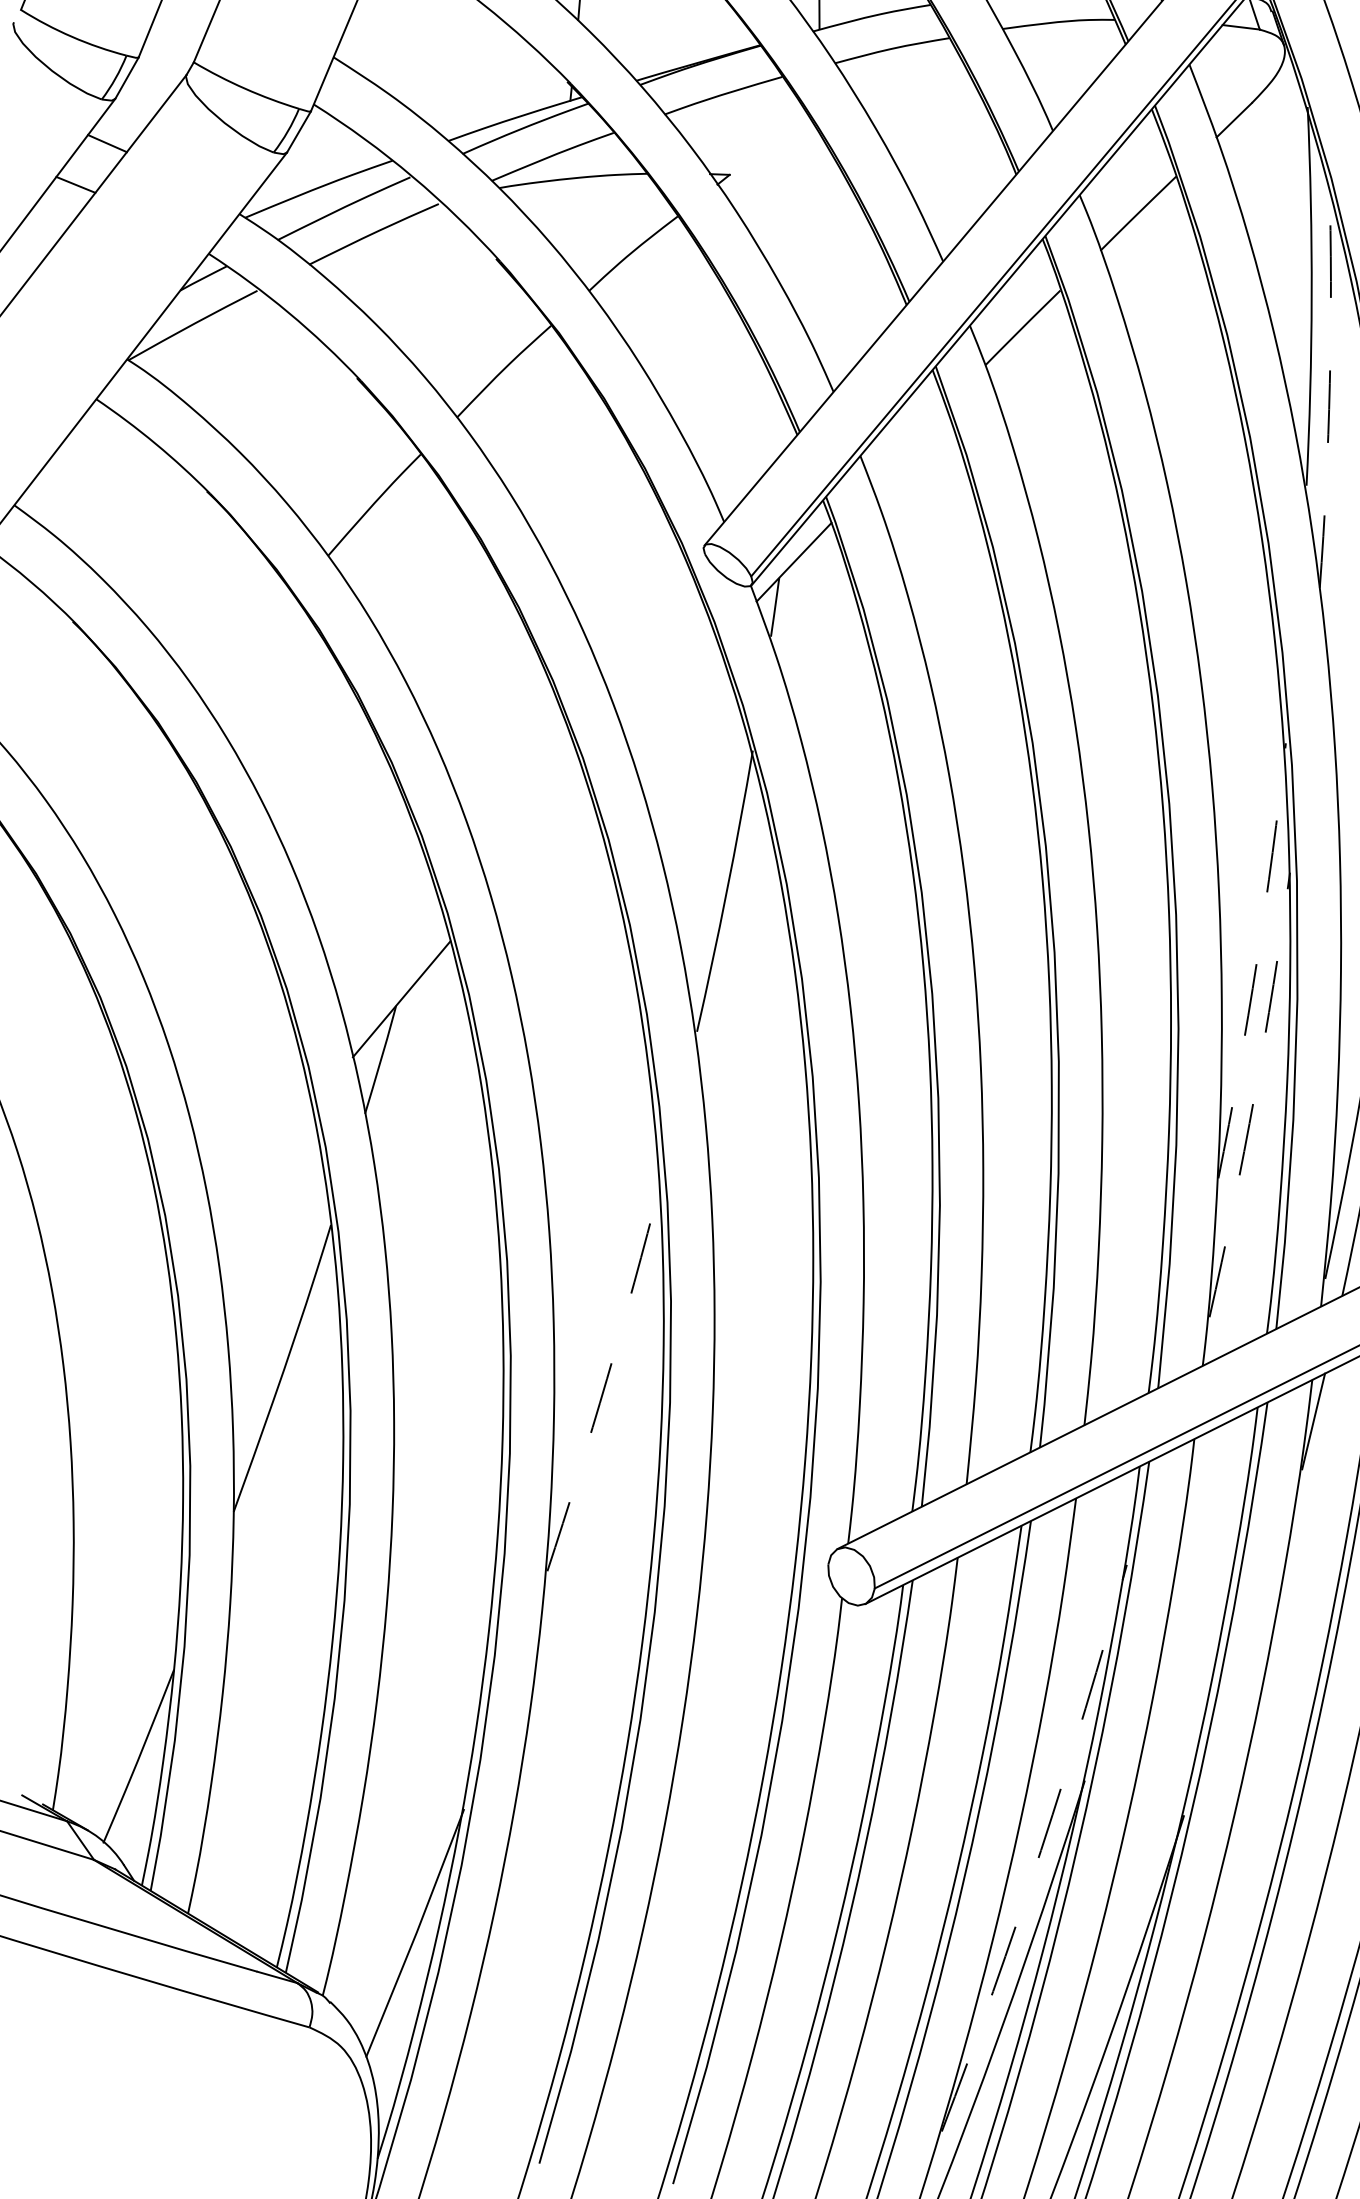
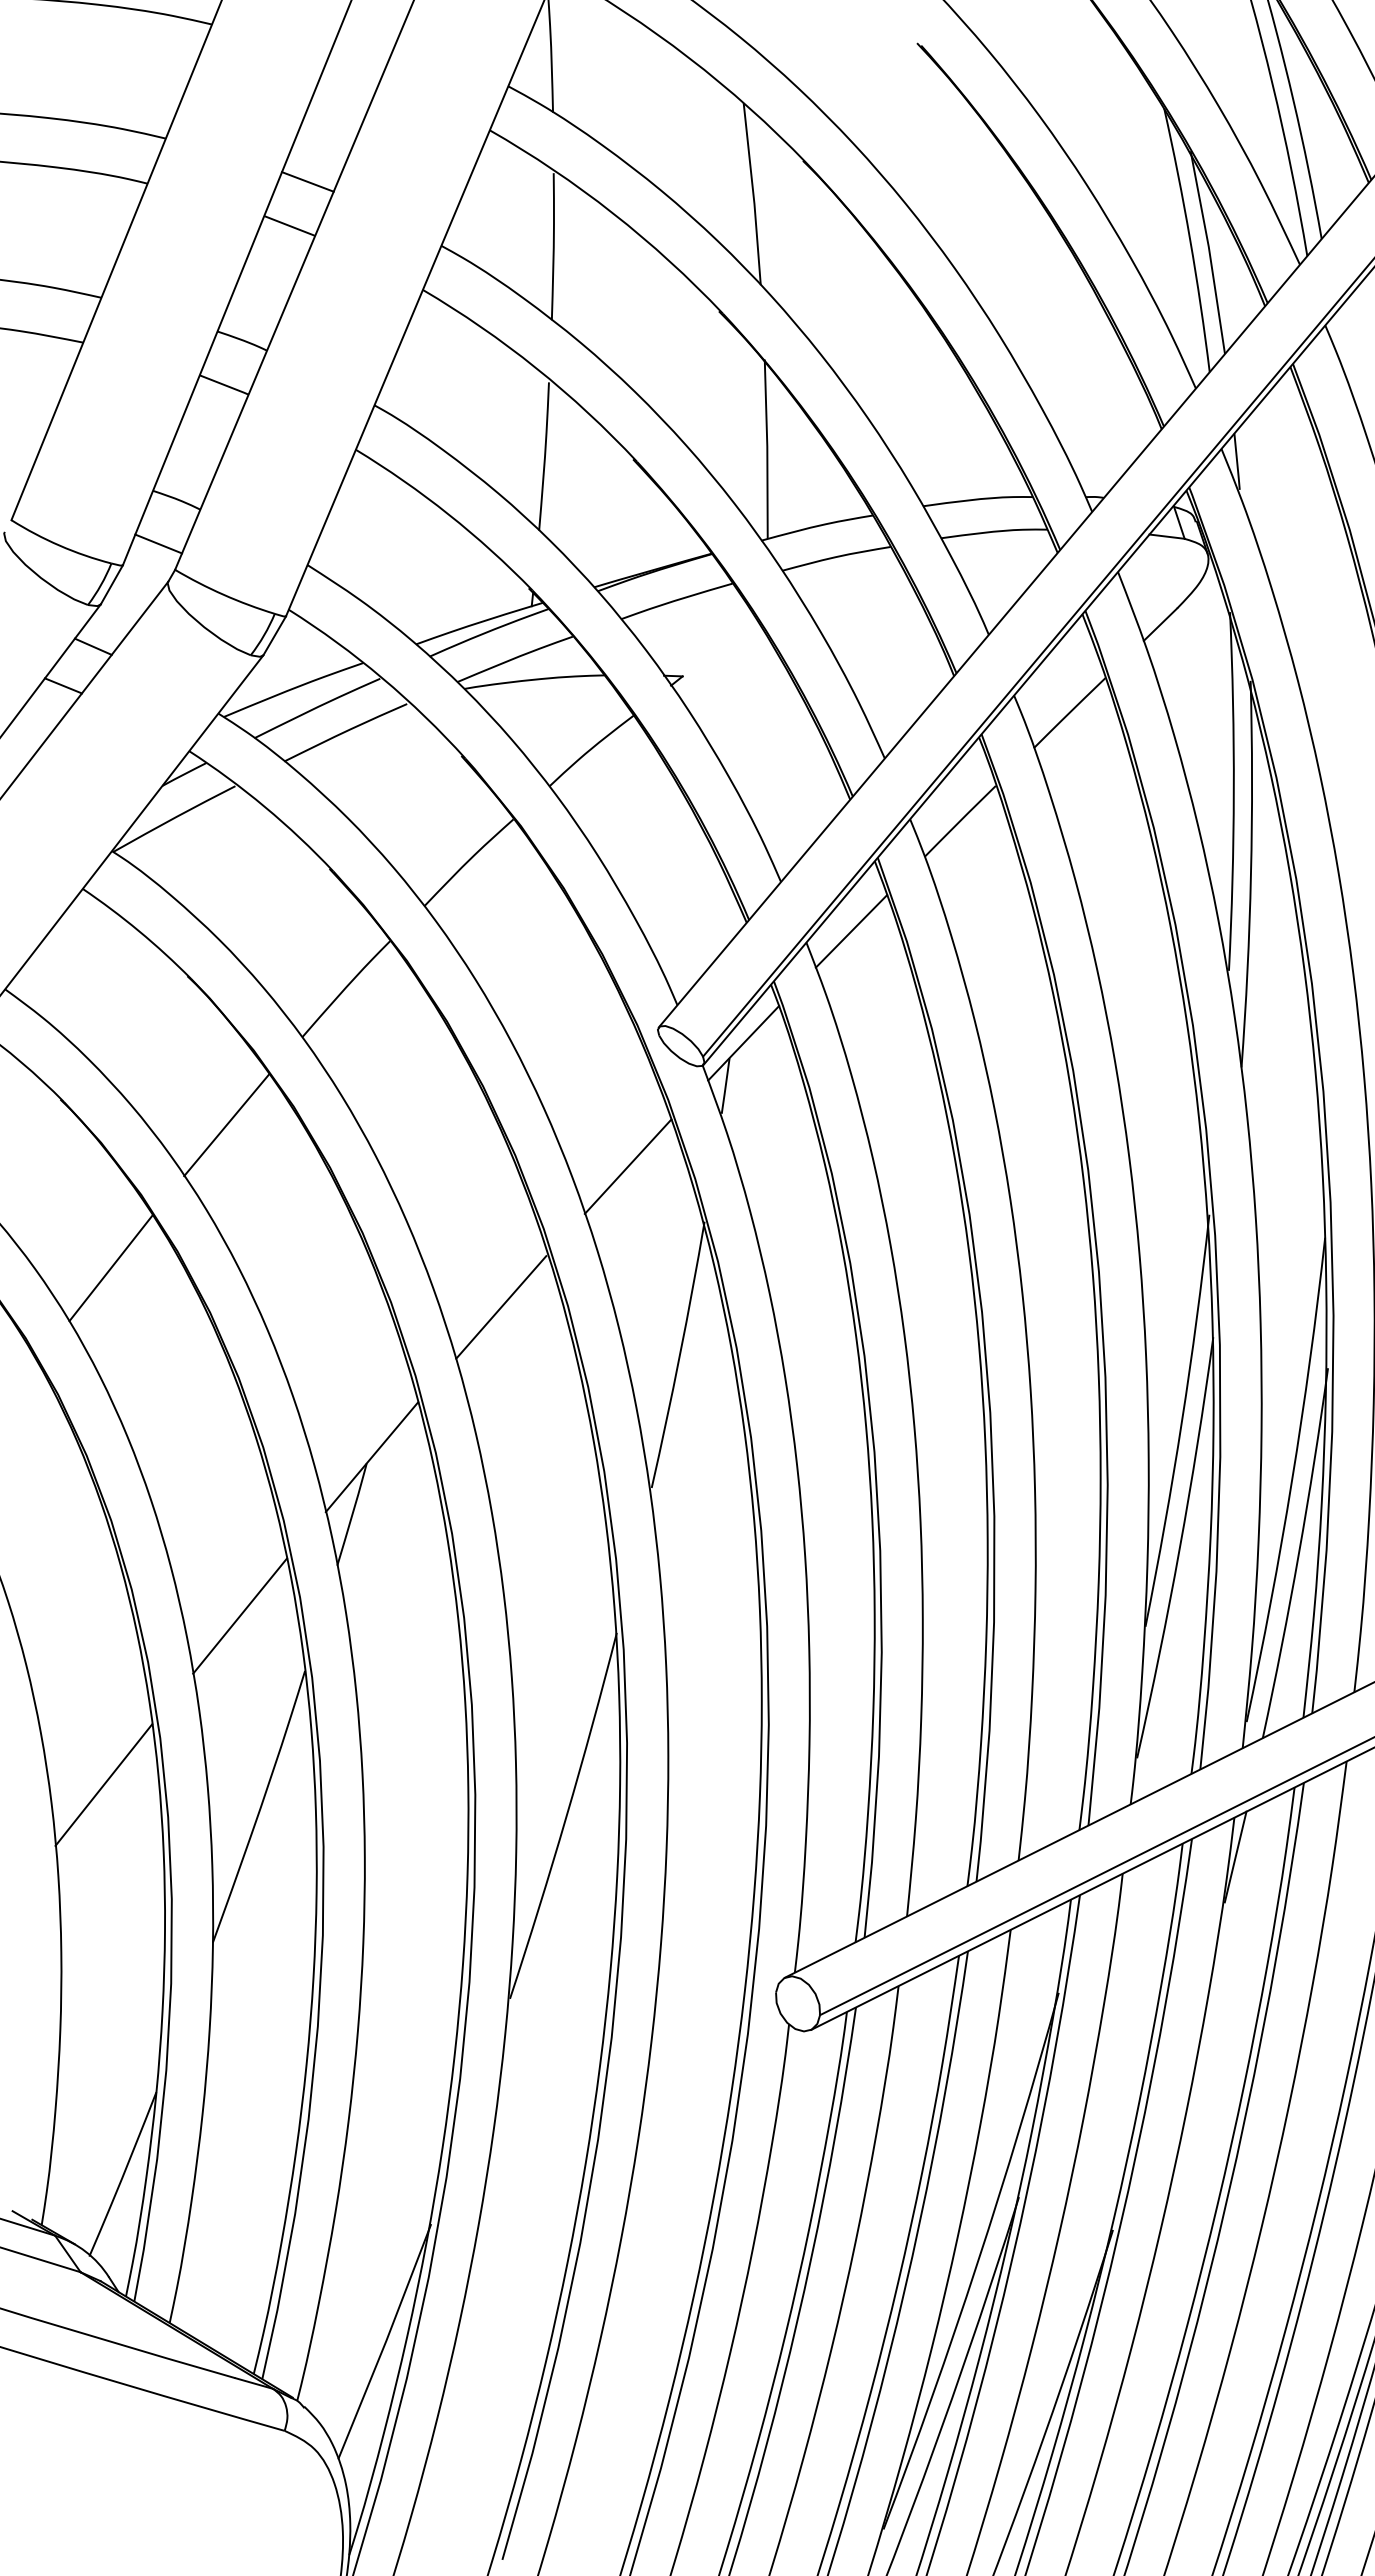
line: (176, 34) -> (158, 543), added
arc: (1330, 384) -> (1251, 874), dashed -> solid
line: (907, 444) -> (851, 931), added
line: (248, 648) -> (226, 1124), added
line: (671, 692) -> (627, 1166), added
line: (125, 800) -> (110, 1268), added
line: (538, 841) -> (501, 1307), added
arc: (1257, 961) -> (1182, 1421), dashed -> solid
arc: (1254, 1095) -> (1179, 1548), dashed -> solid
line: (261, 1166) -> (239, 1615), added
line: (118, 1344) -> (103, 1784), added
arc: (607, 1378) -> (566, 1816), dashed -> solid
arc: (1041, 1850) -> (977, 2263), dashed -> solid

